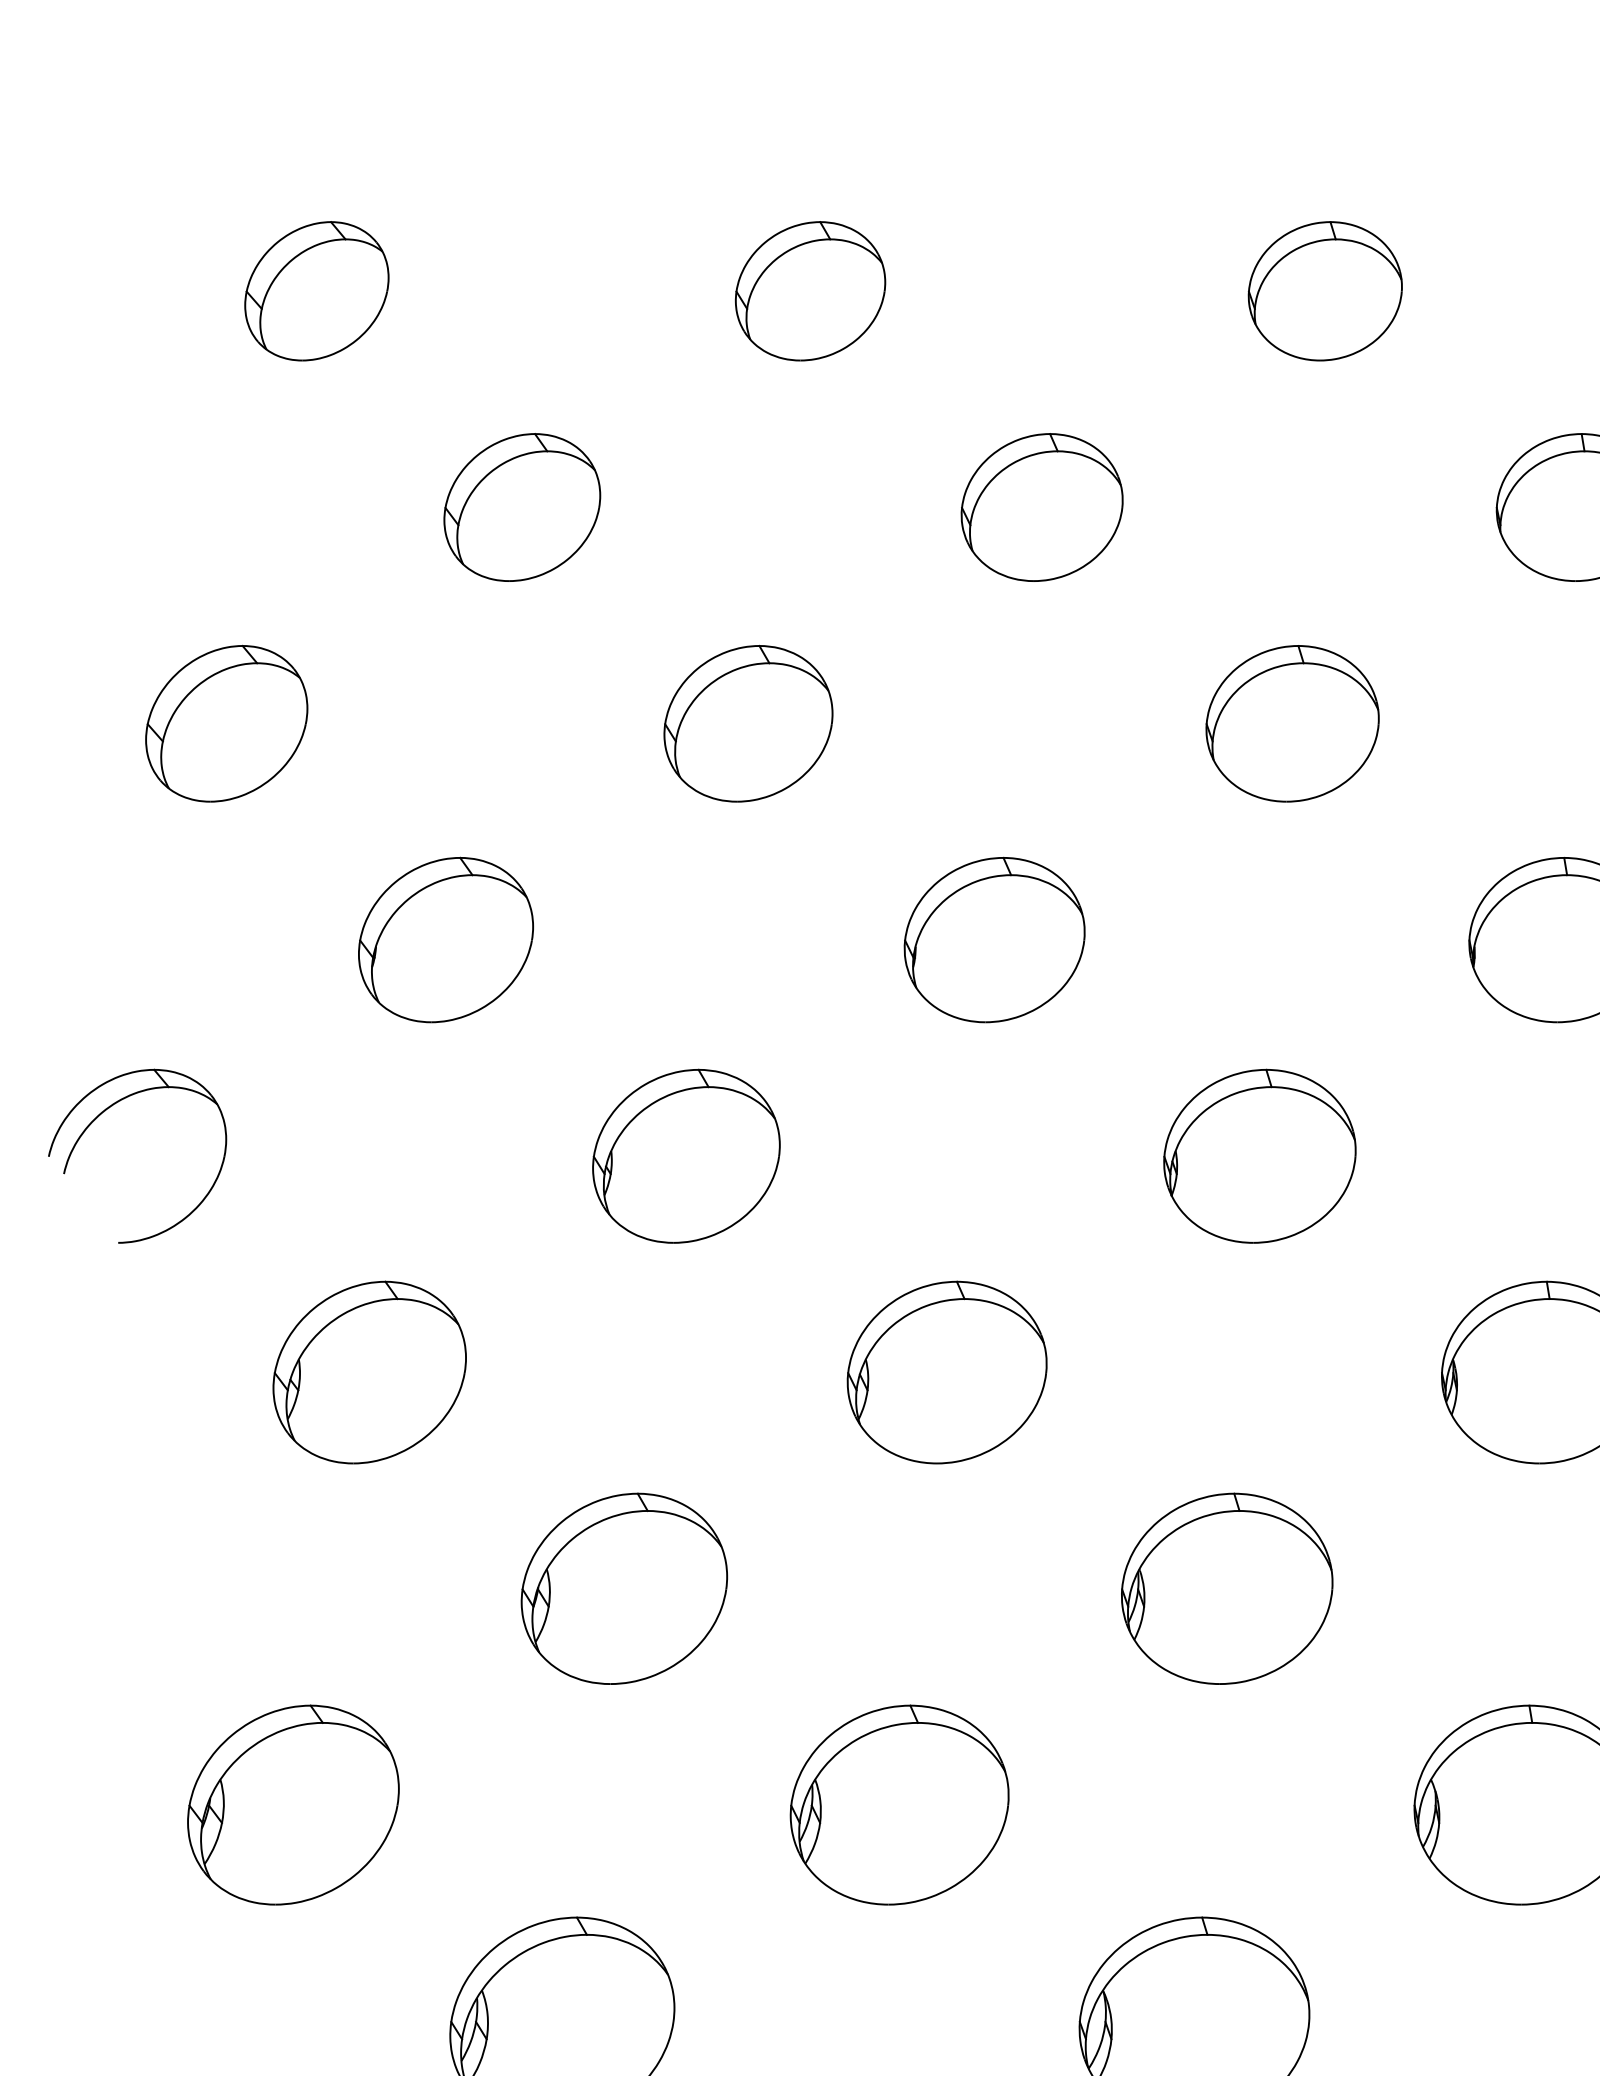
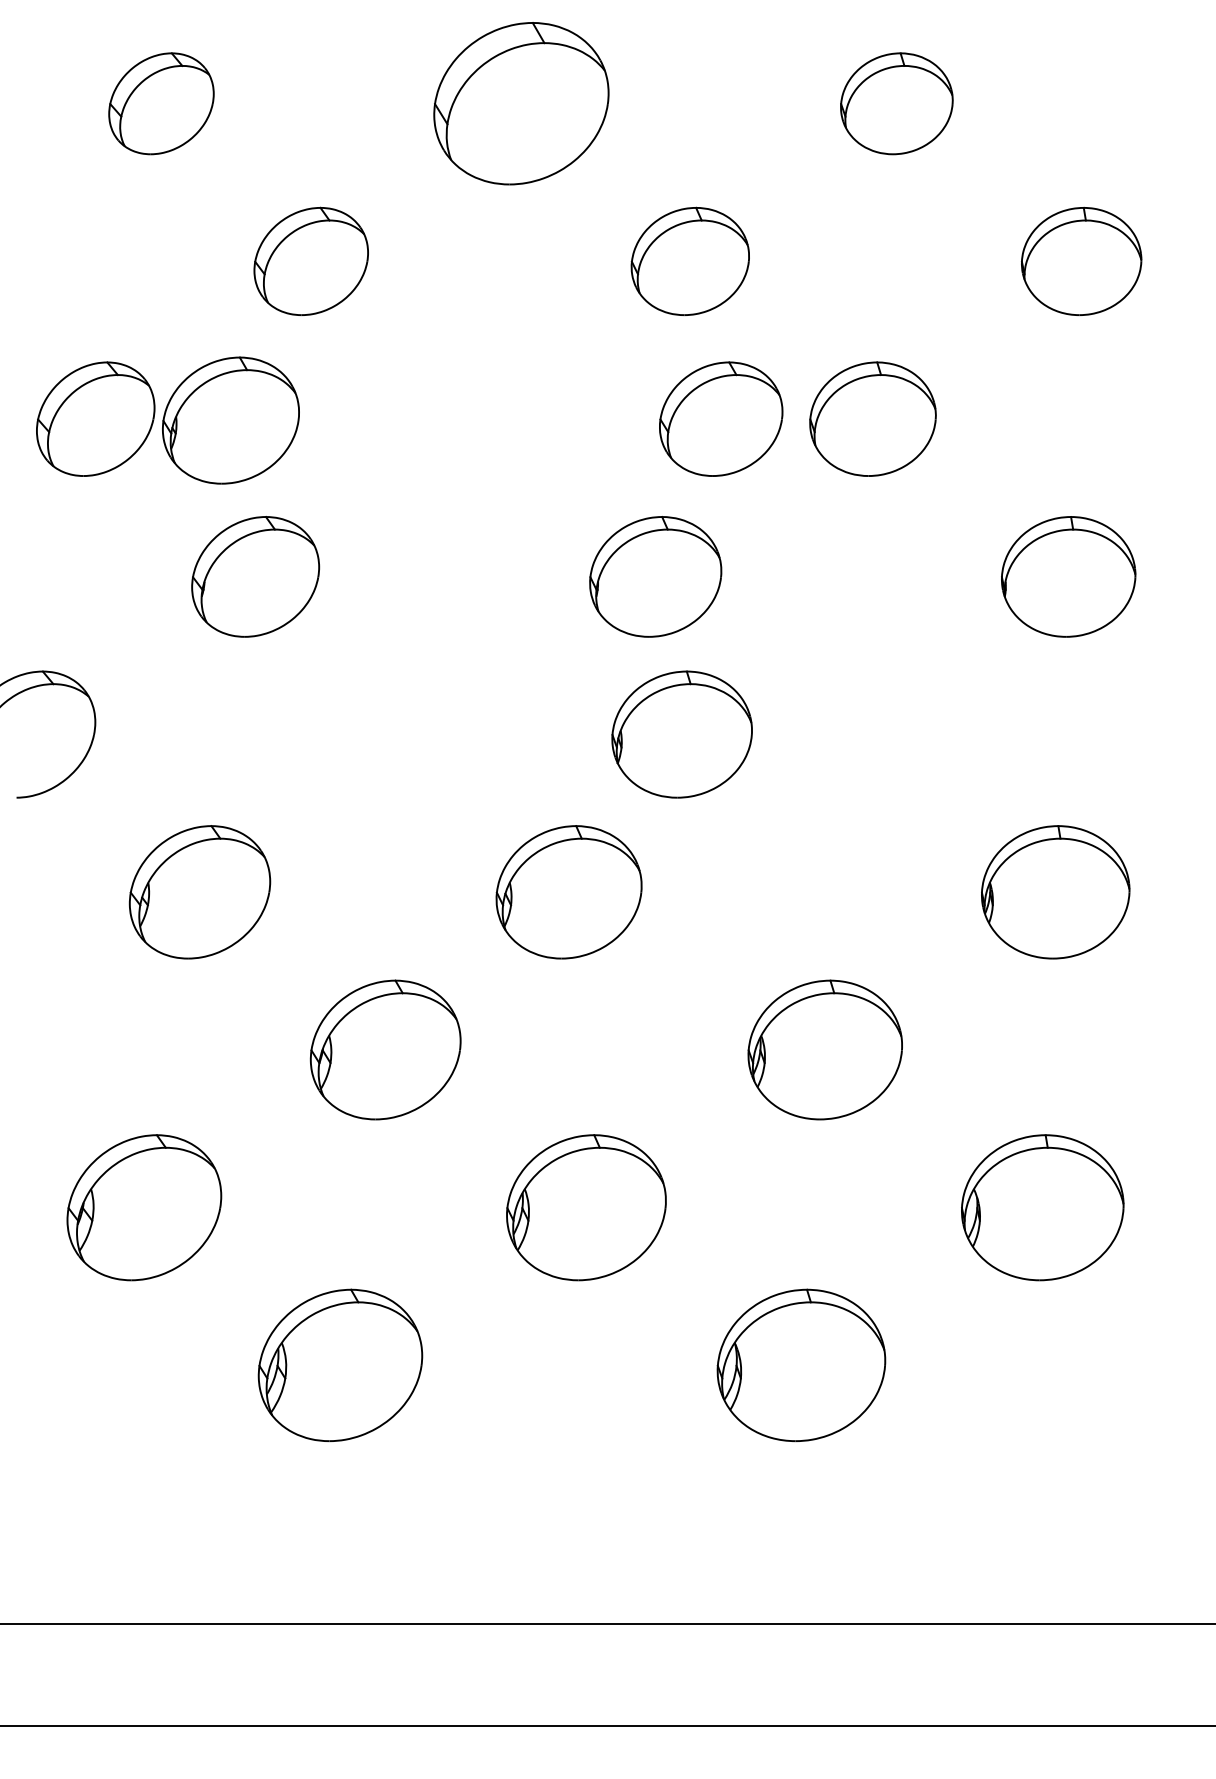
part: (810, 290) -> (521, 103), size x1.6
part: (748, 722) -> (721, 418), moved
part: (685, 1156) -> (230, 420), moved
part: (1259, 1156) -> (681, 734), moved
part: (946, 1372) -> (568, 892), moved

